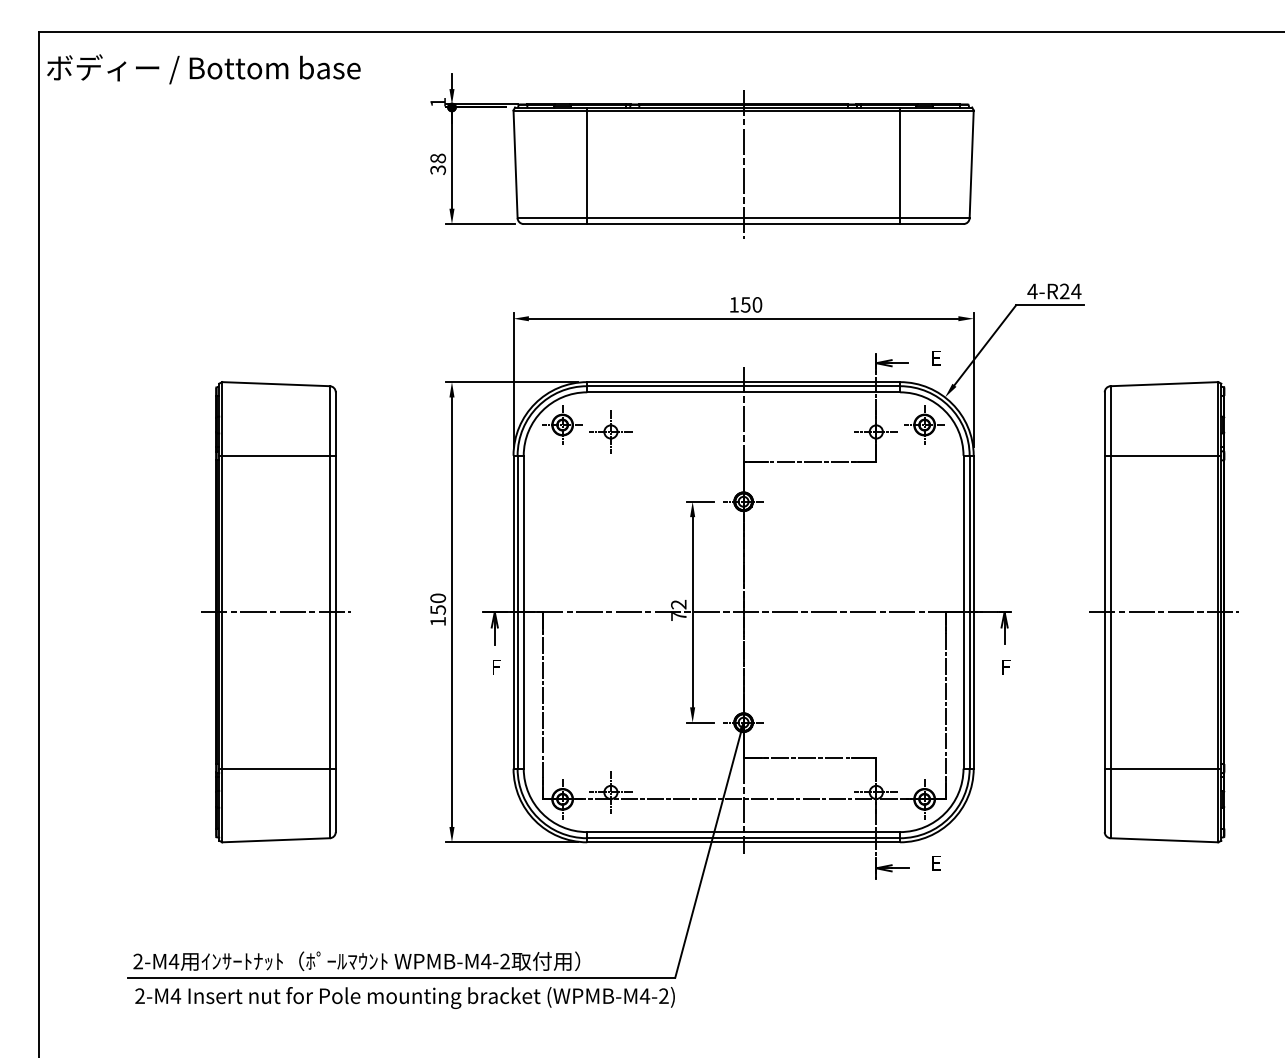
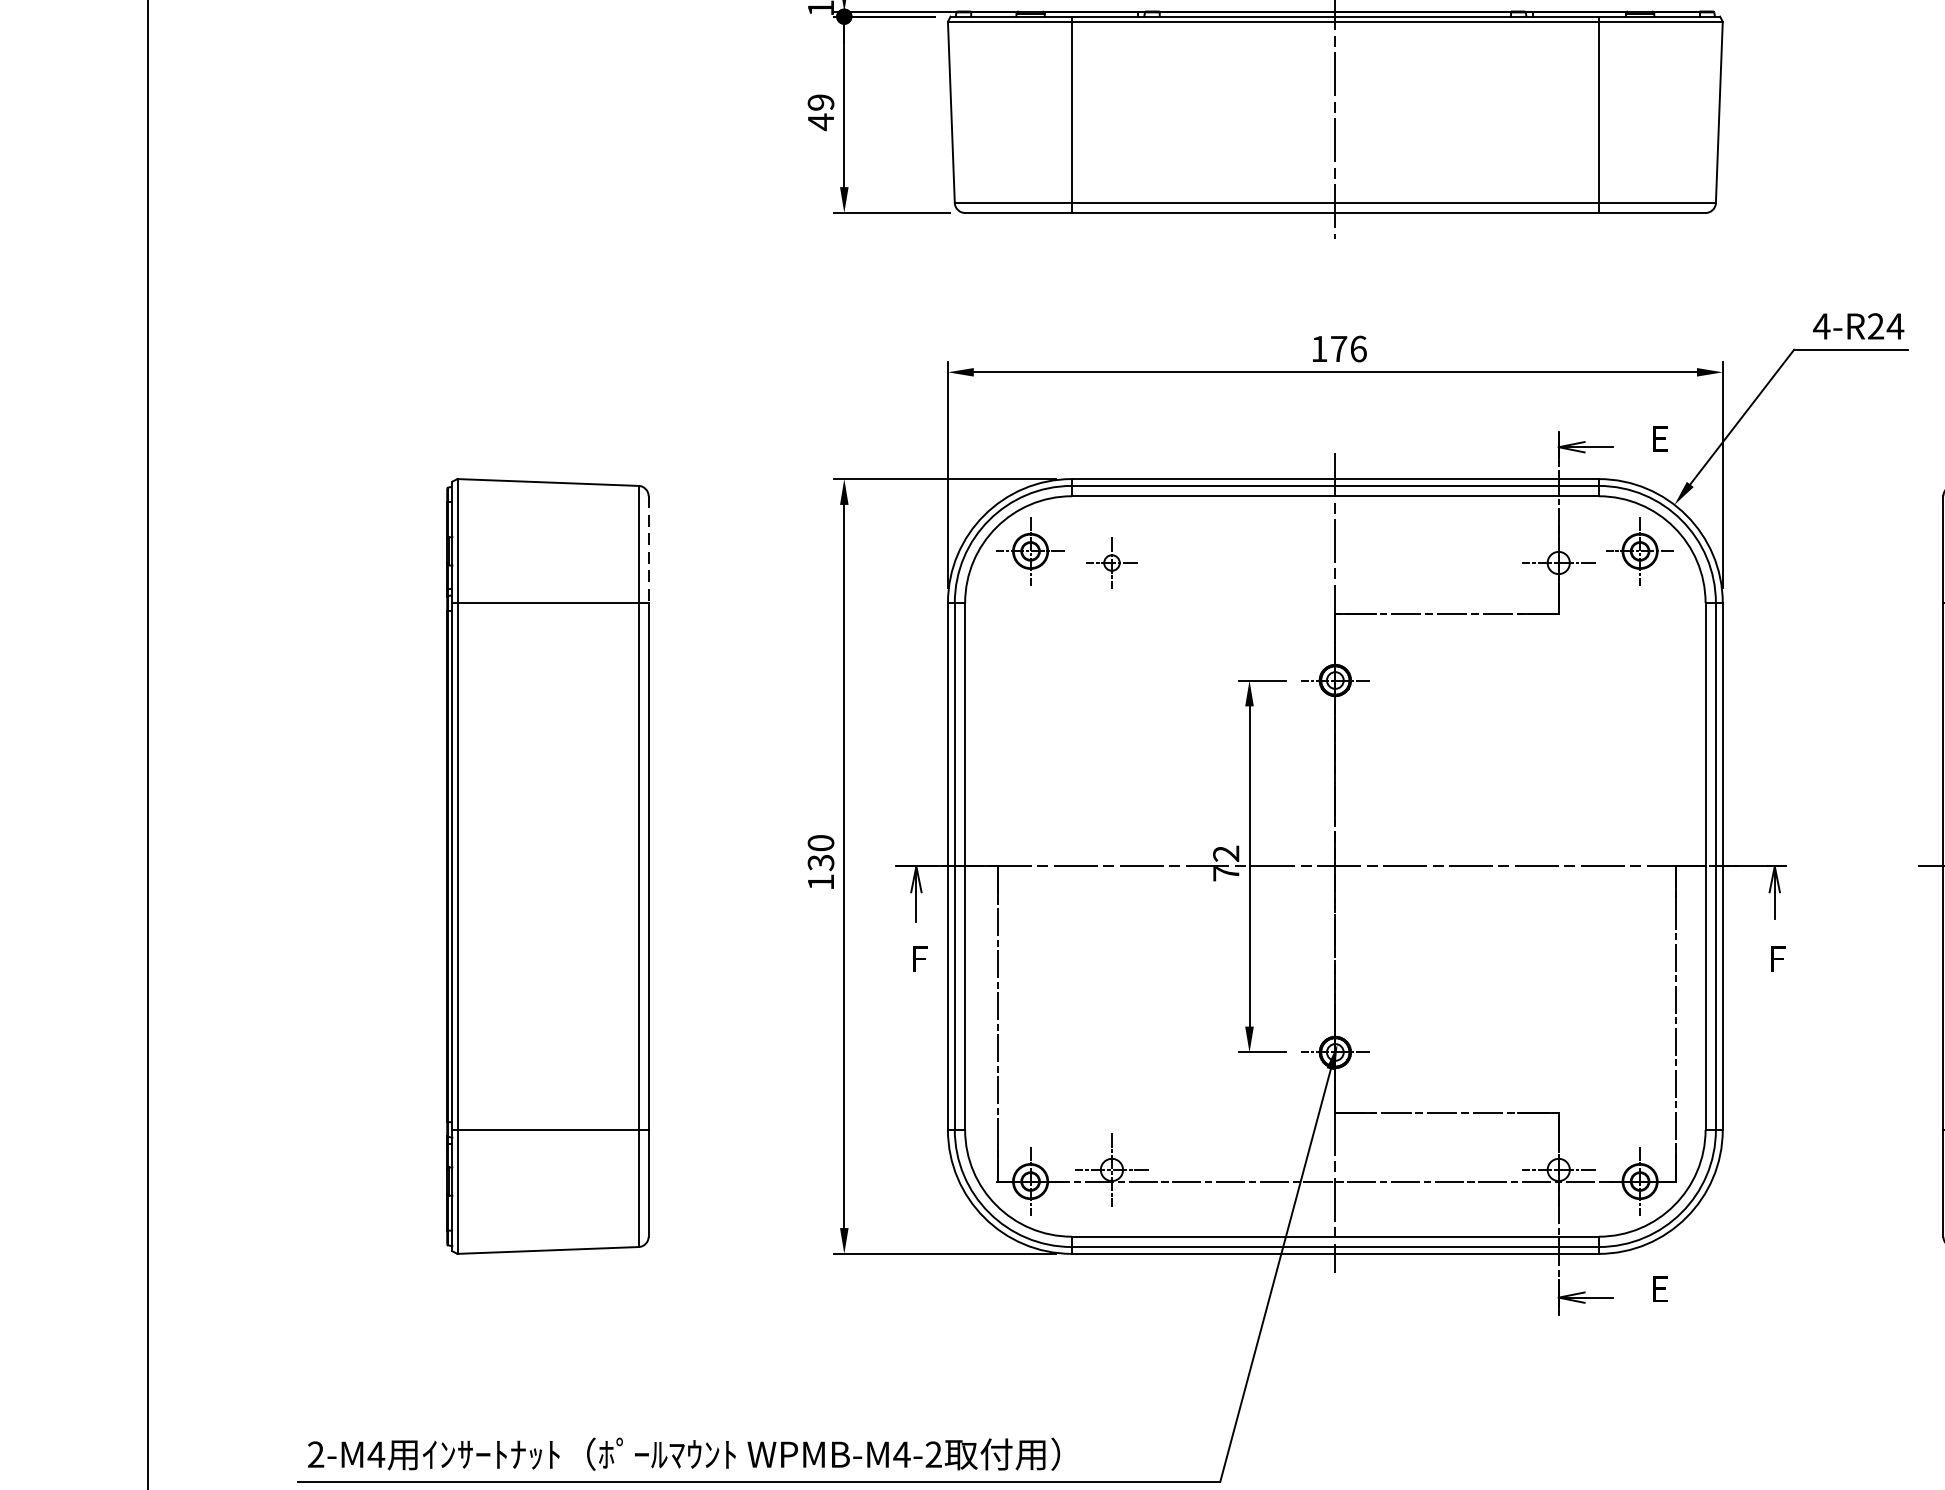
text: (438, 164) -> (821, 112), 38 -> 49
text: (751, 304) -> (1348, 348), 150 -> 176
line: (335, 424) -> (648, 550), solid -> dashed
part: (610, 431) -> (1111, 562), size x0.7
text: (437, 609) -> (819, 861), 150 -> 130
line: (276, 612) -> (548, 866), removed

